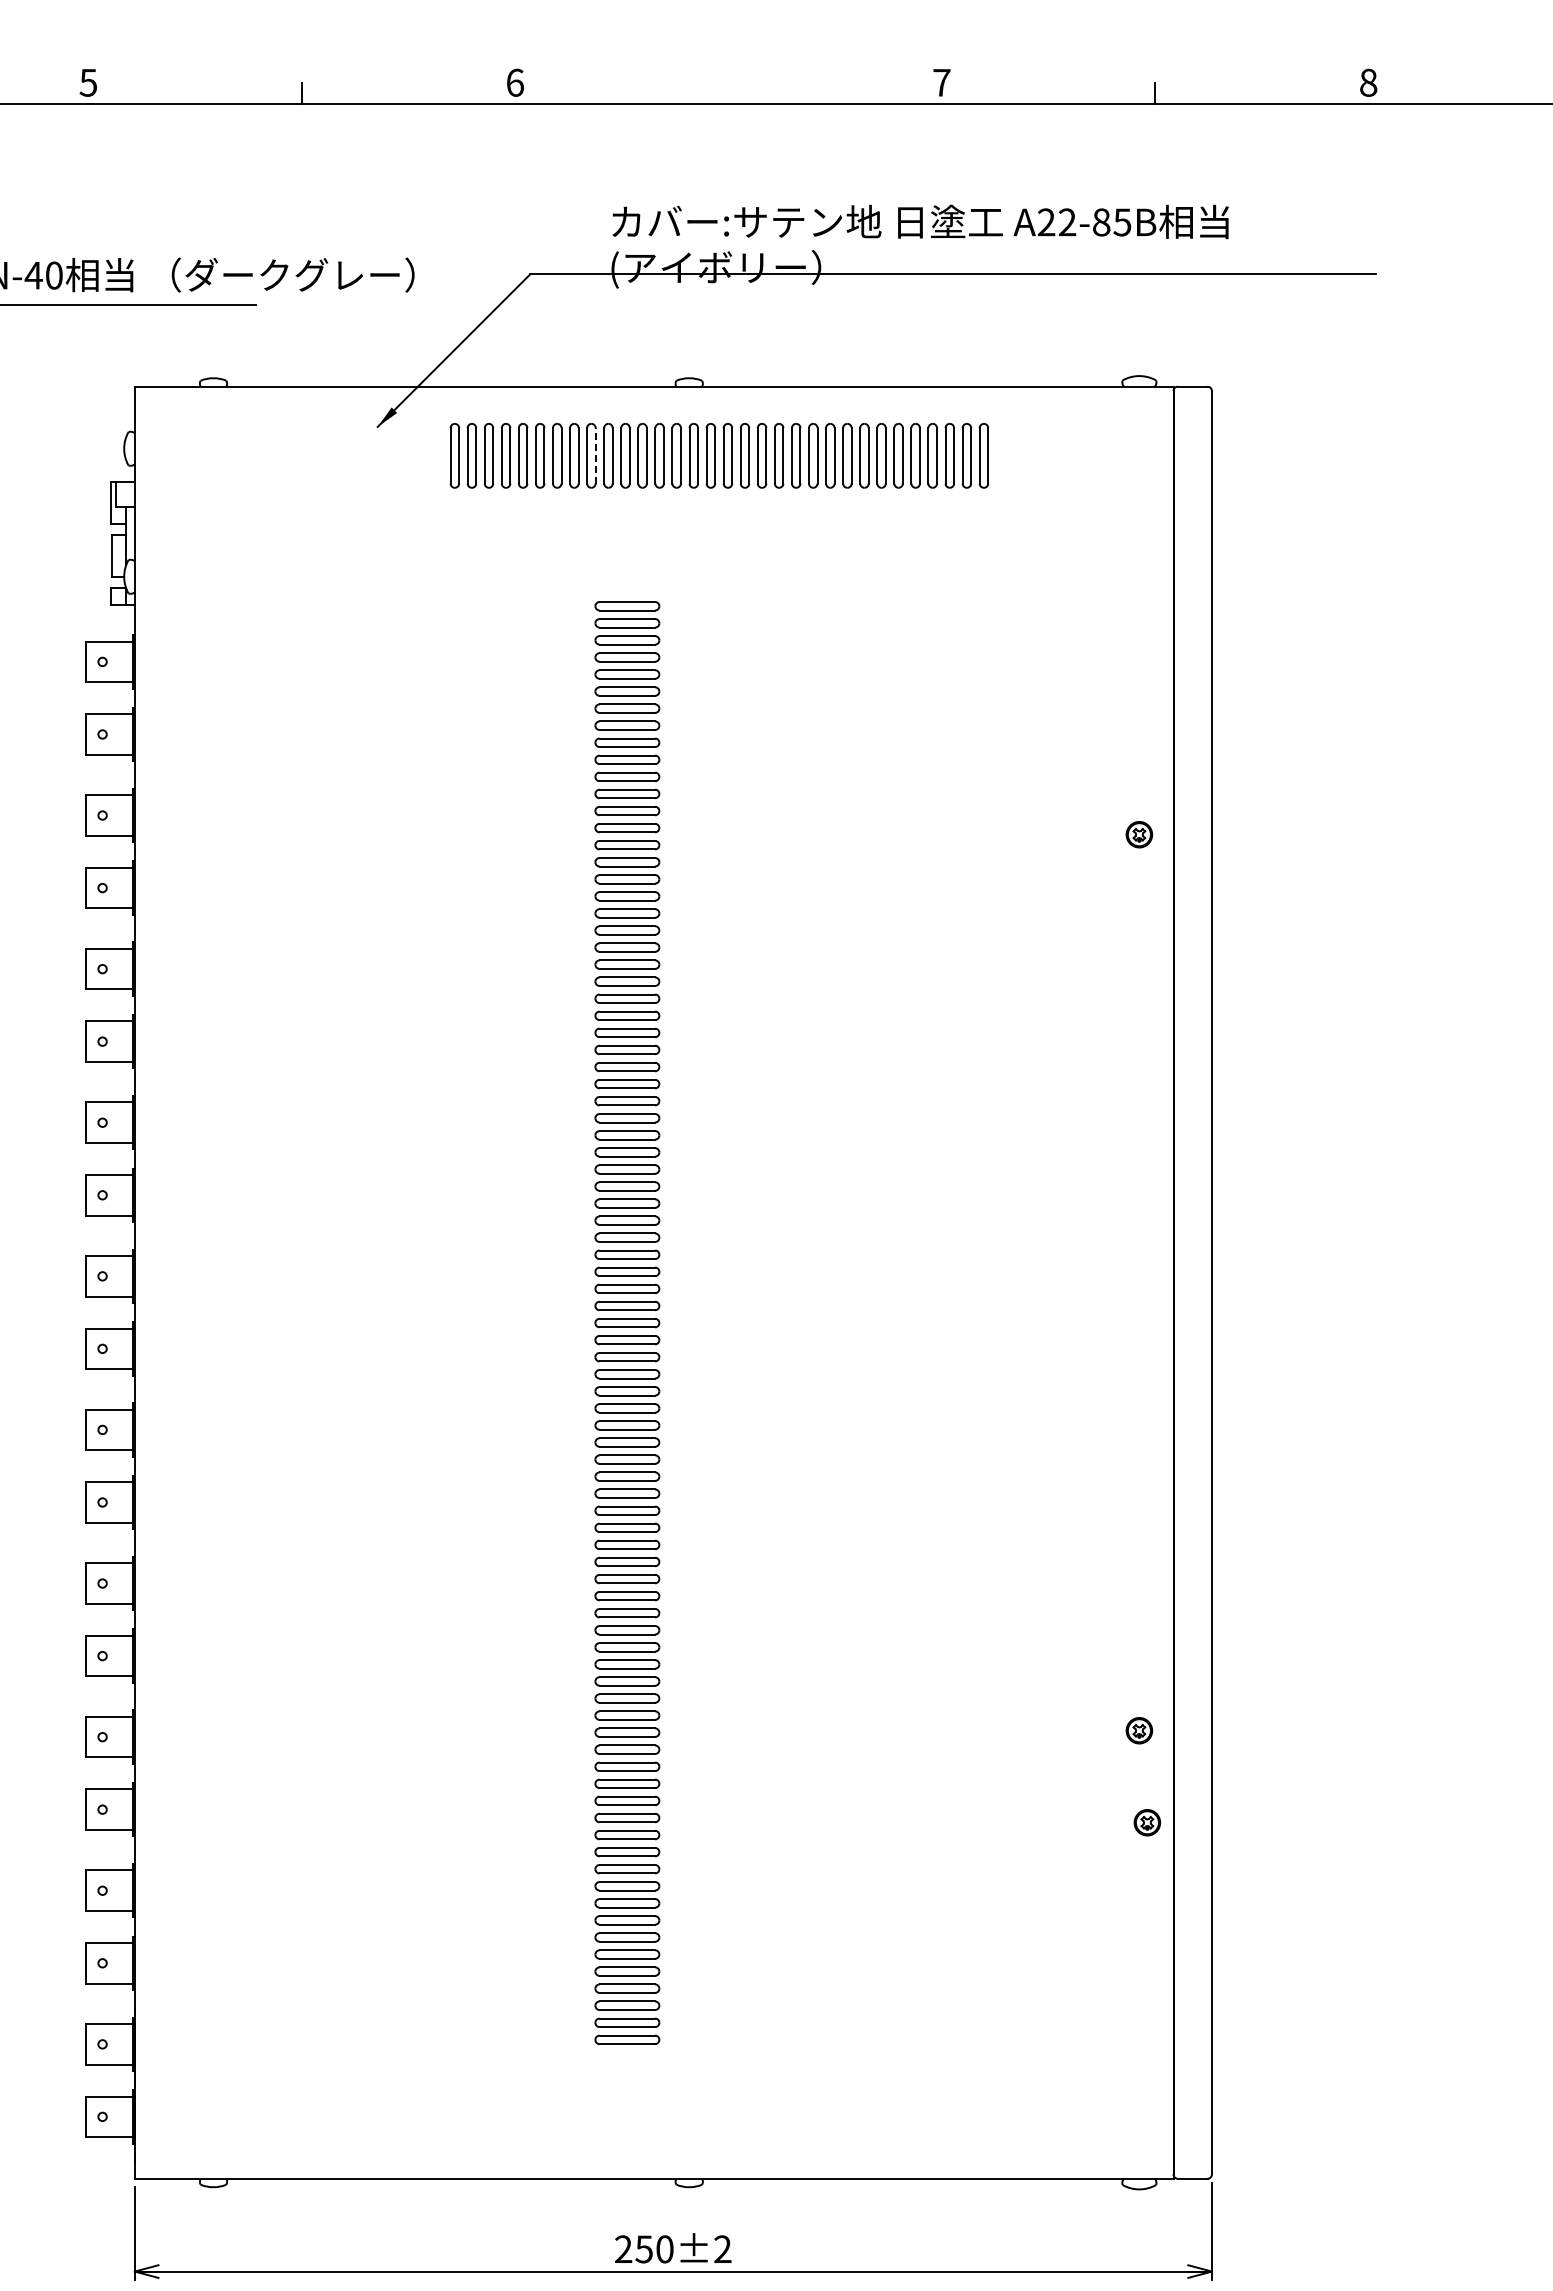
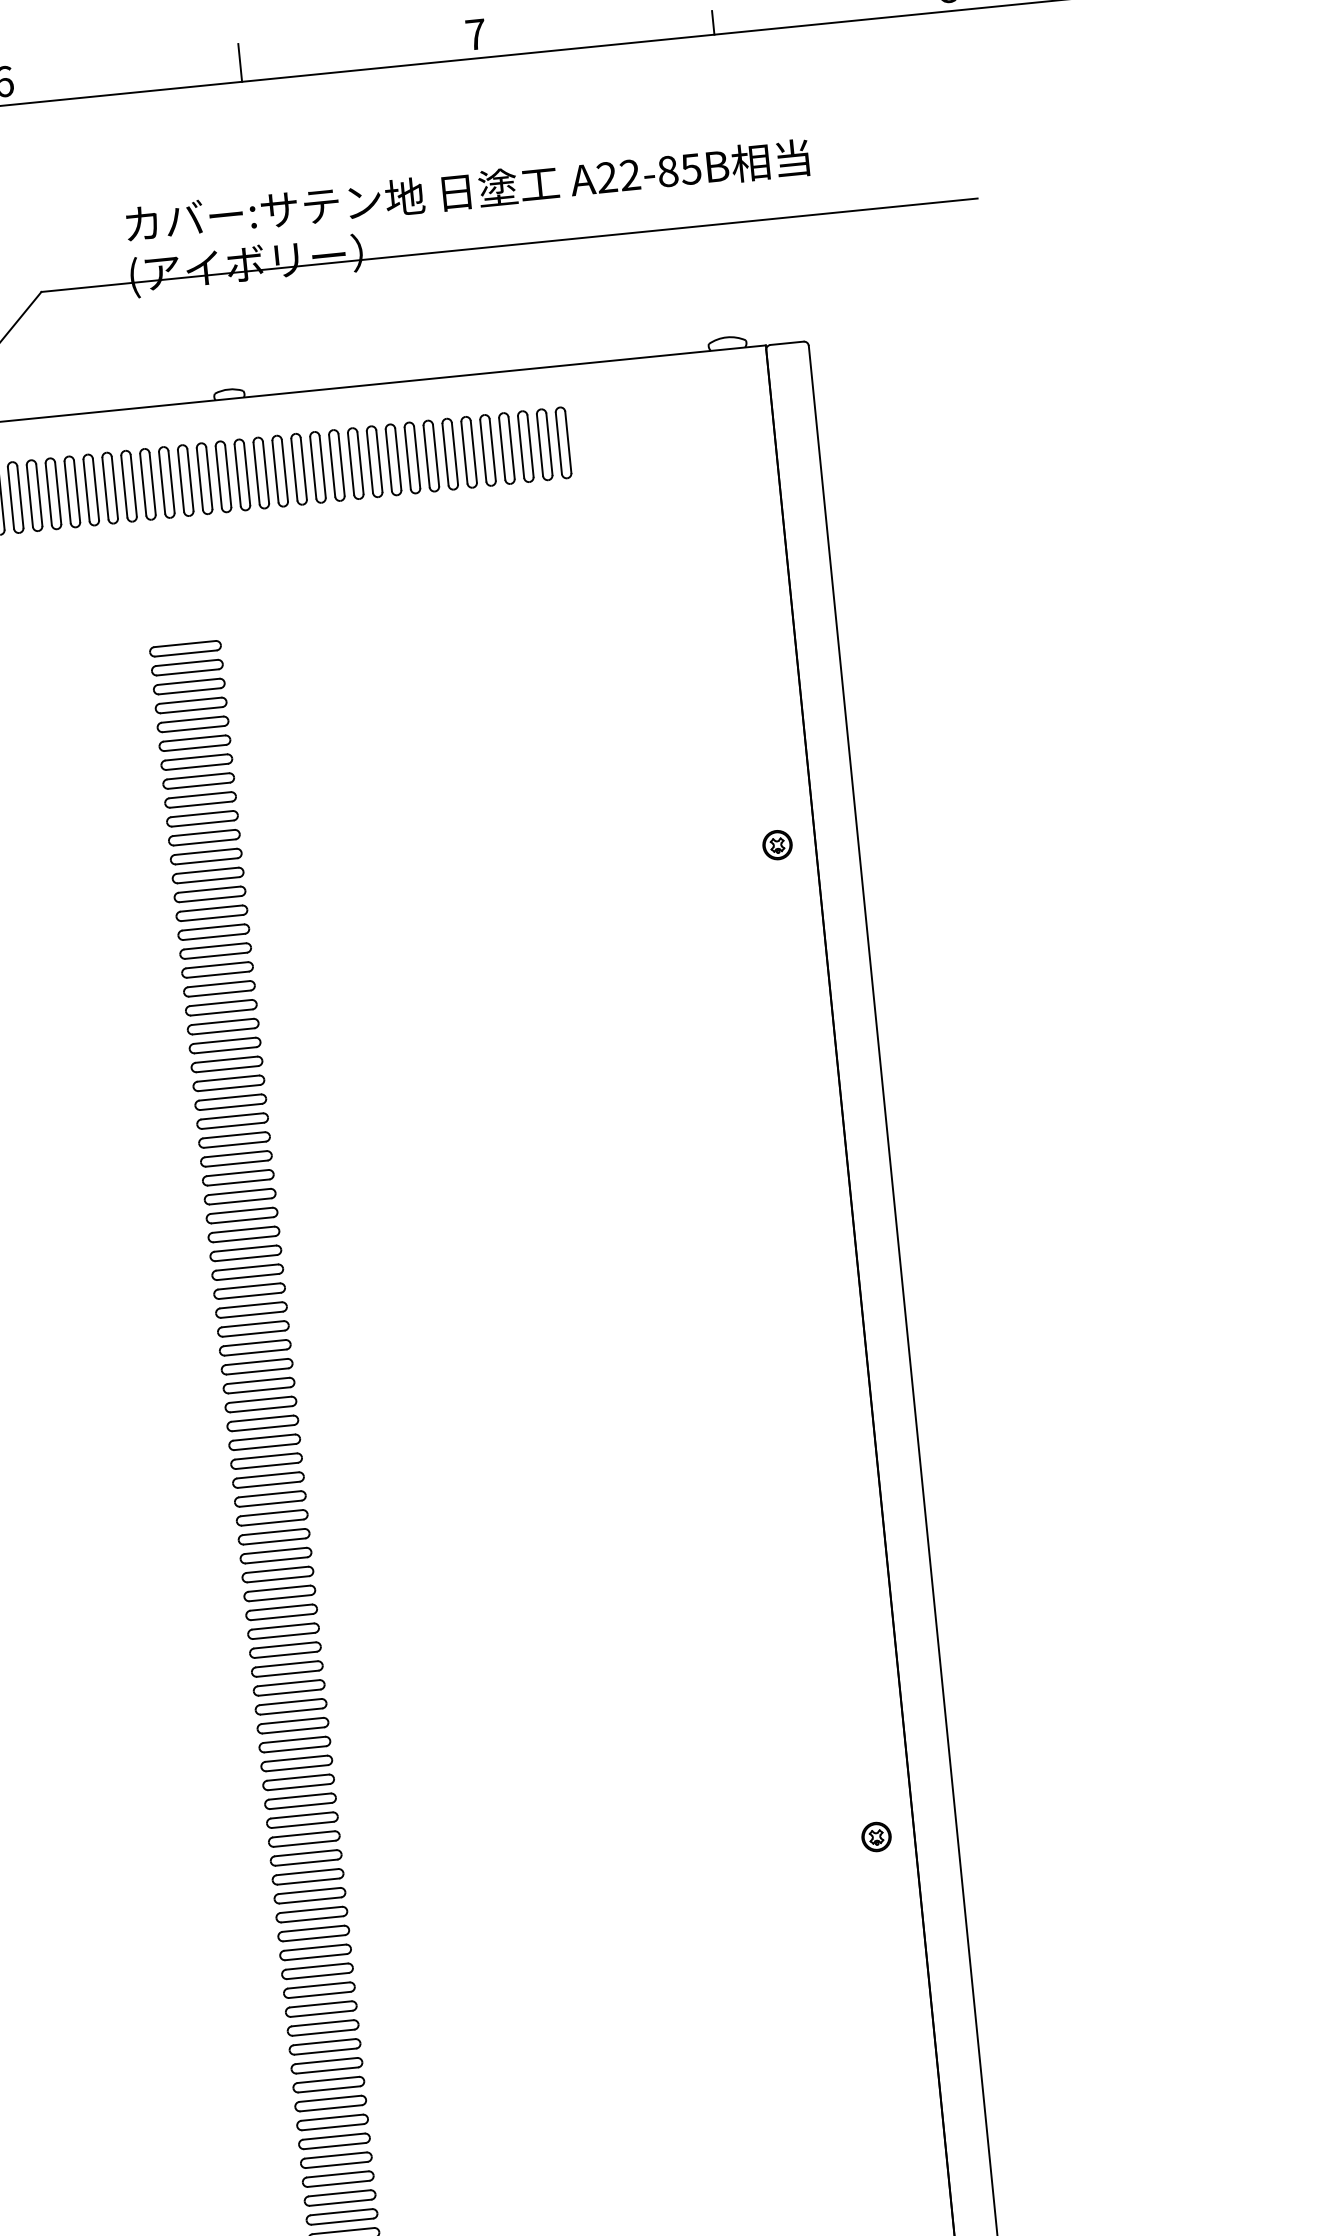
line: (728, 87) -> (240, 63), added
line: (595, 455) -> (133, 485), dashed -> solid
part: (1147, 1822) -> (895, 1937), removed

